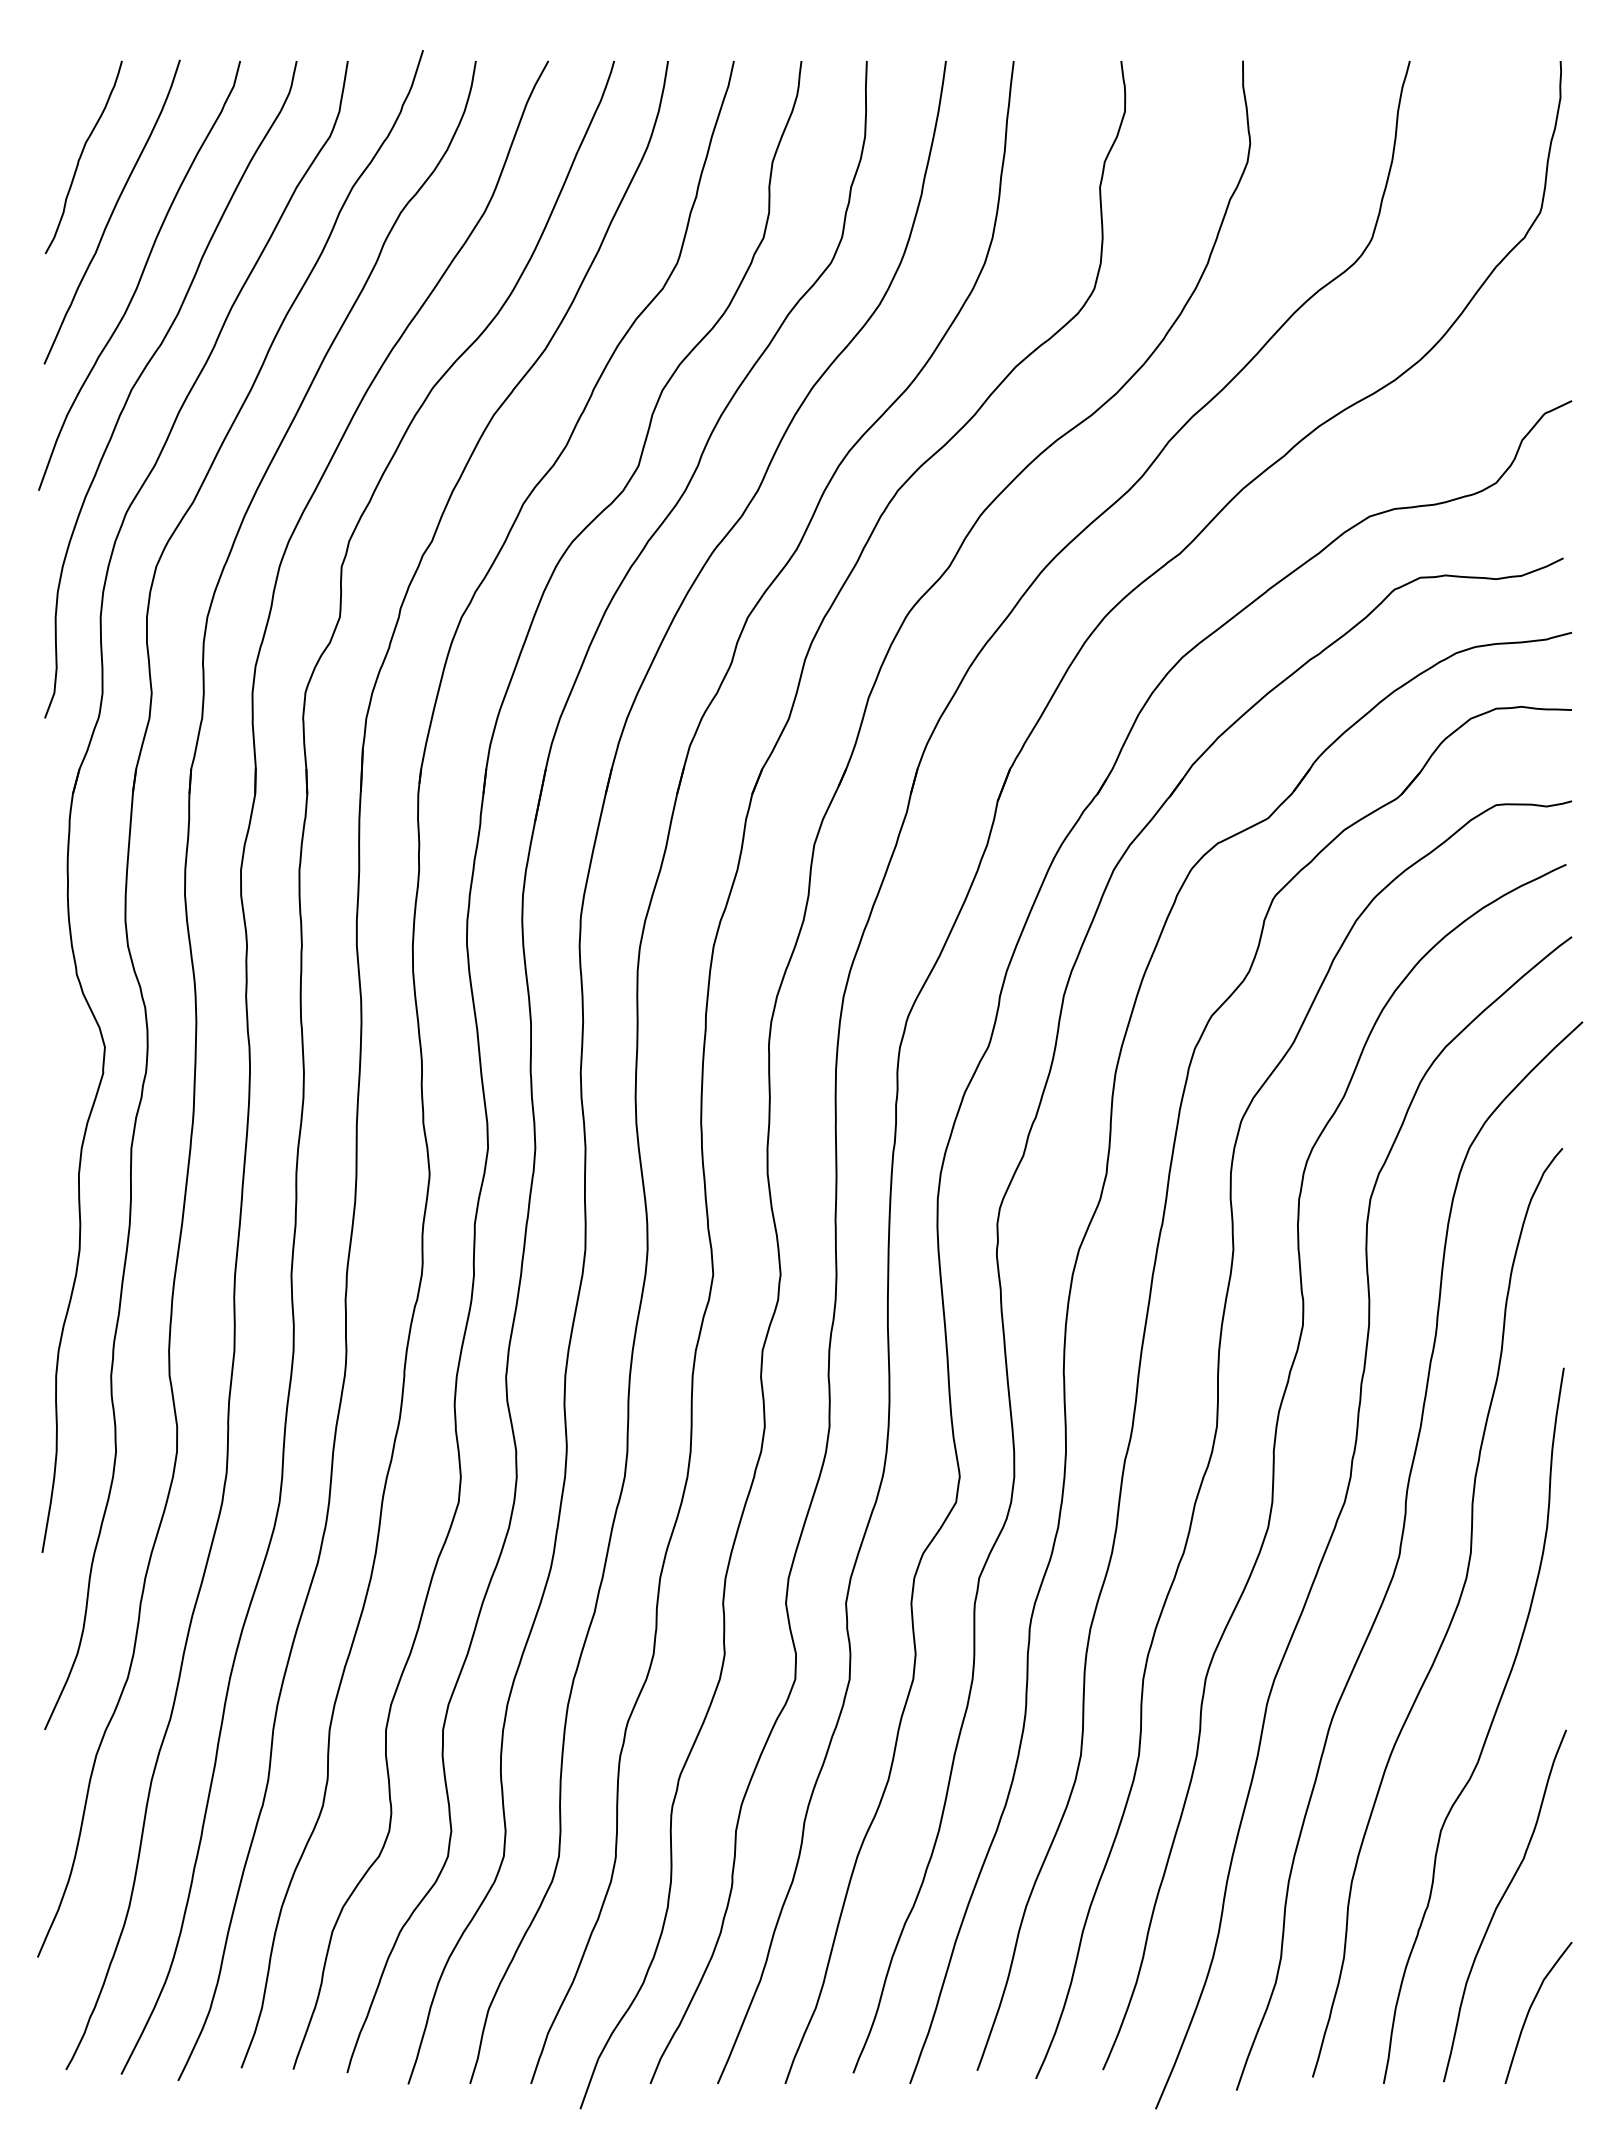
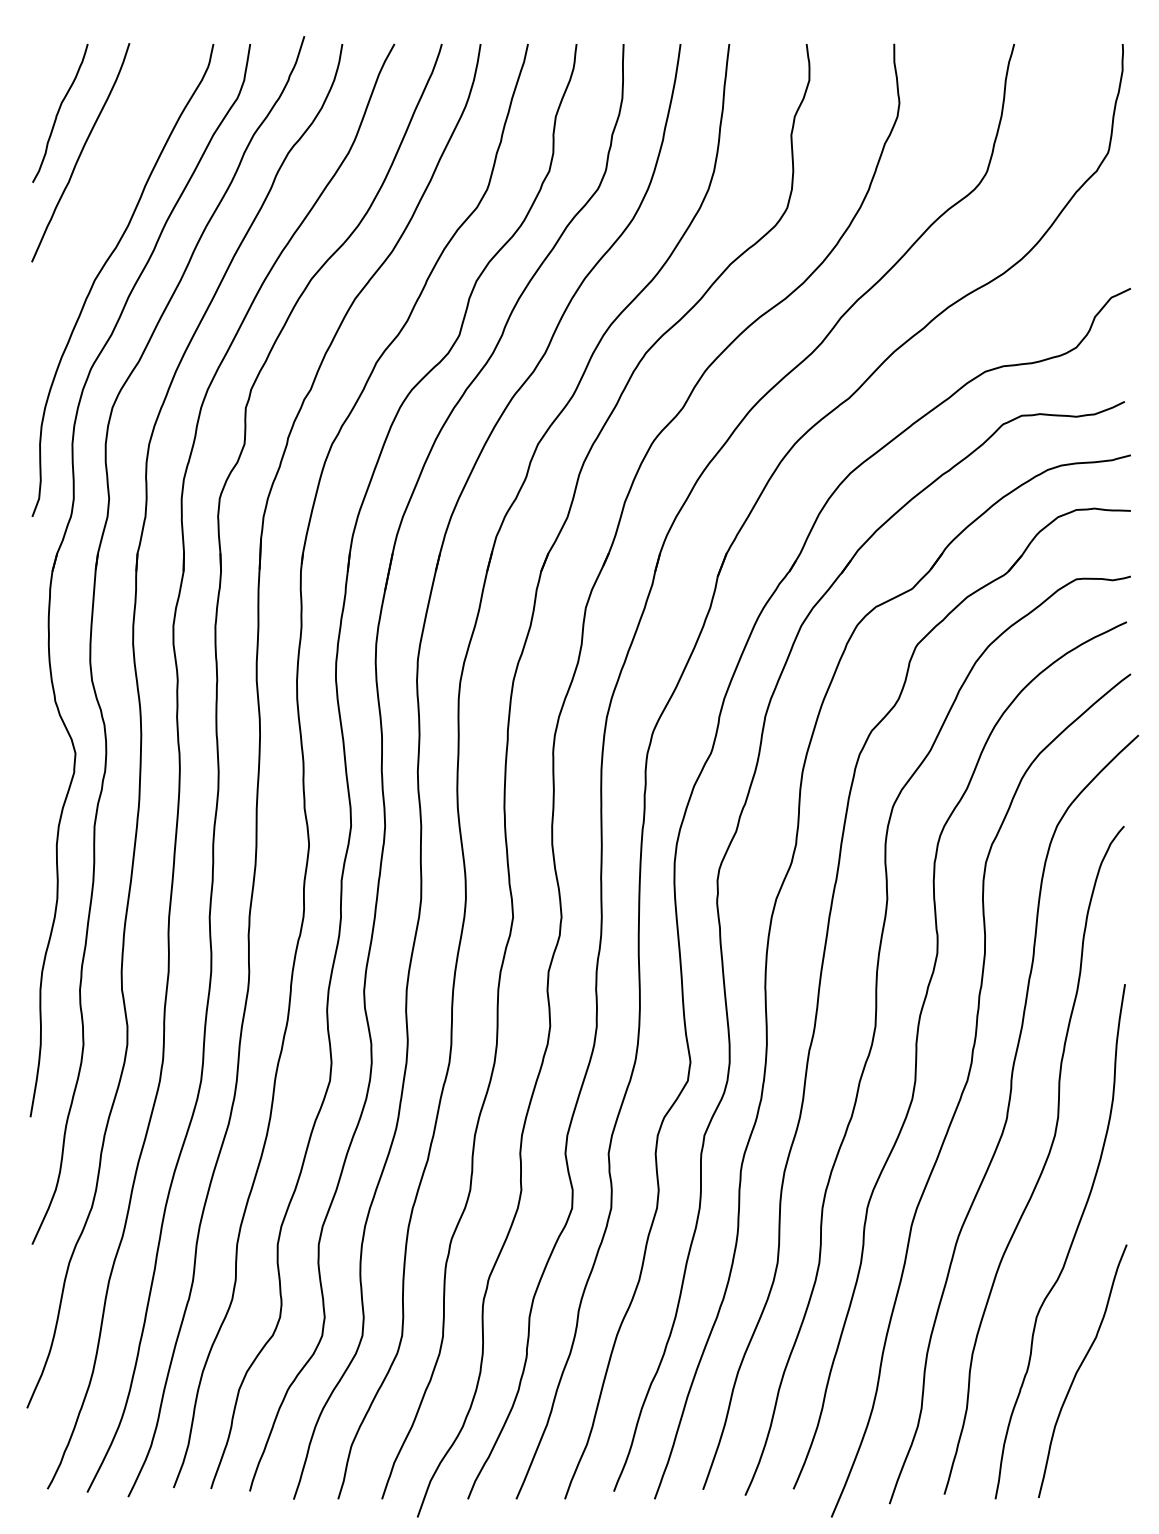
curve: (140, 275) -> (101, 198), removed
curve: (1530, 2010) -> (1101, 1446), removed

